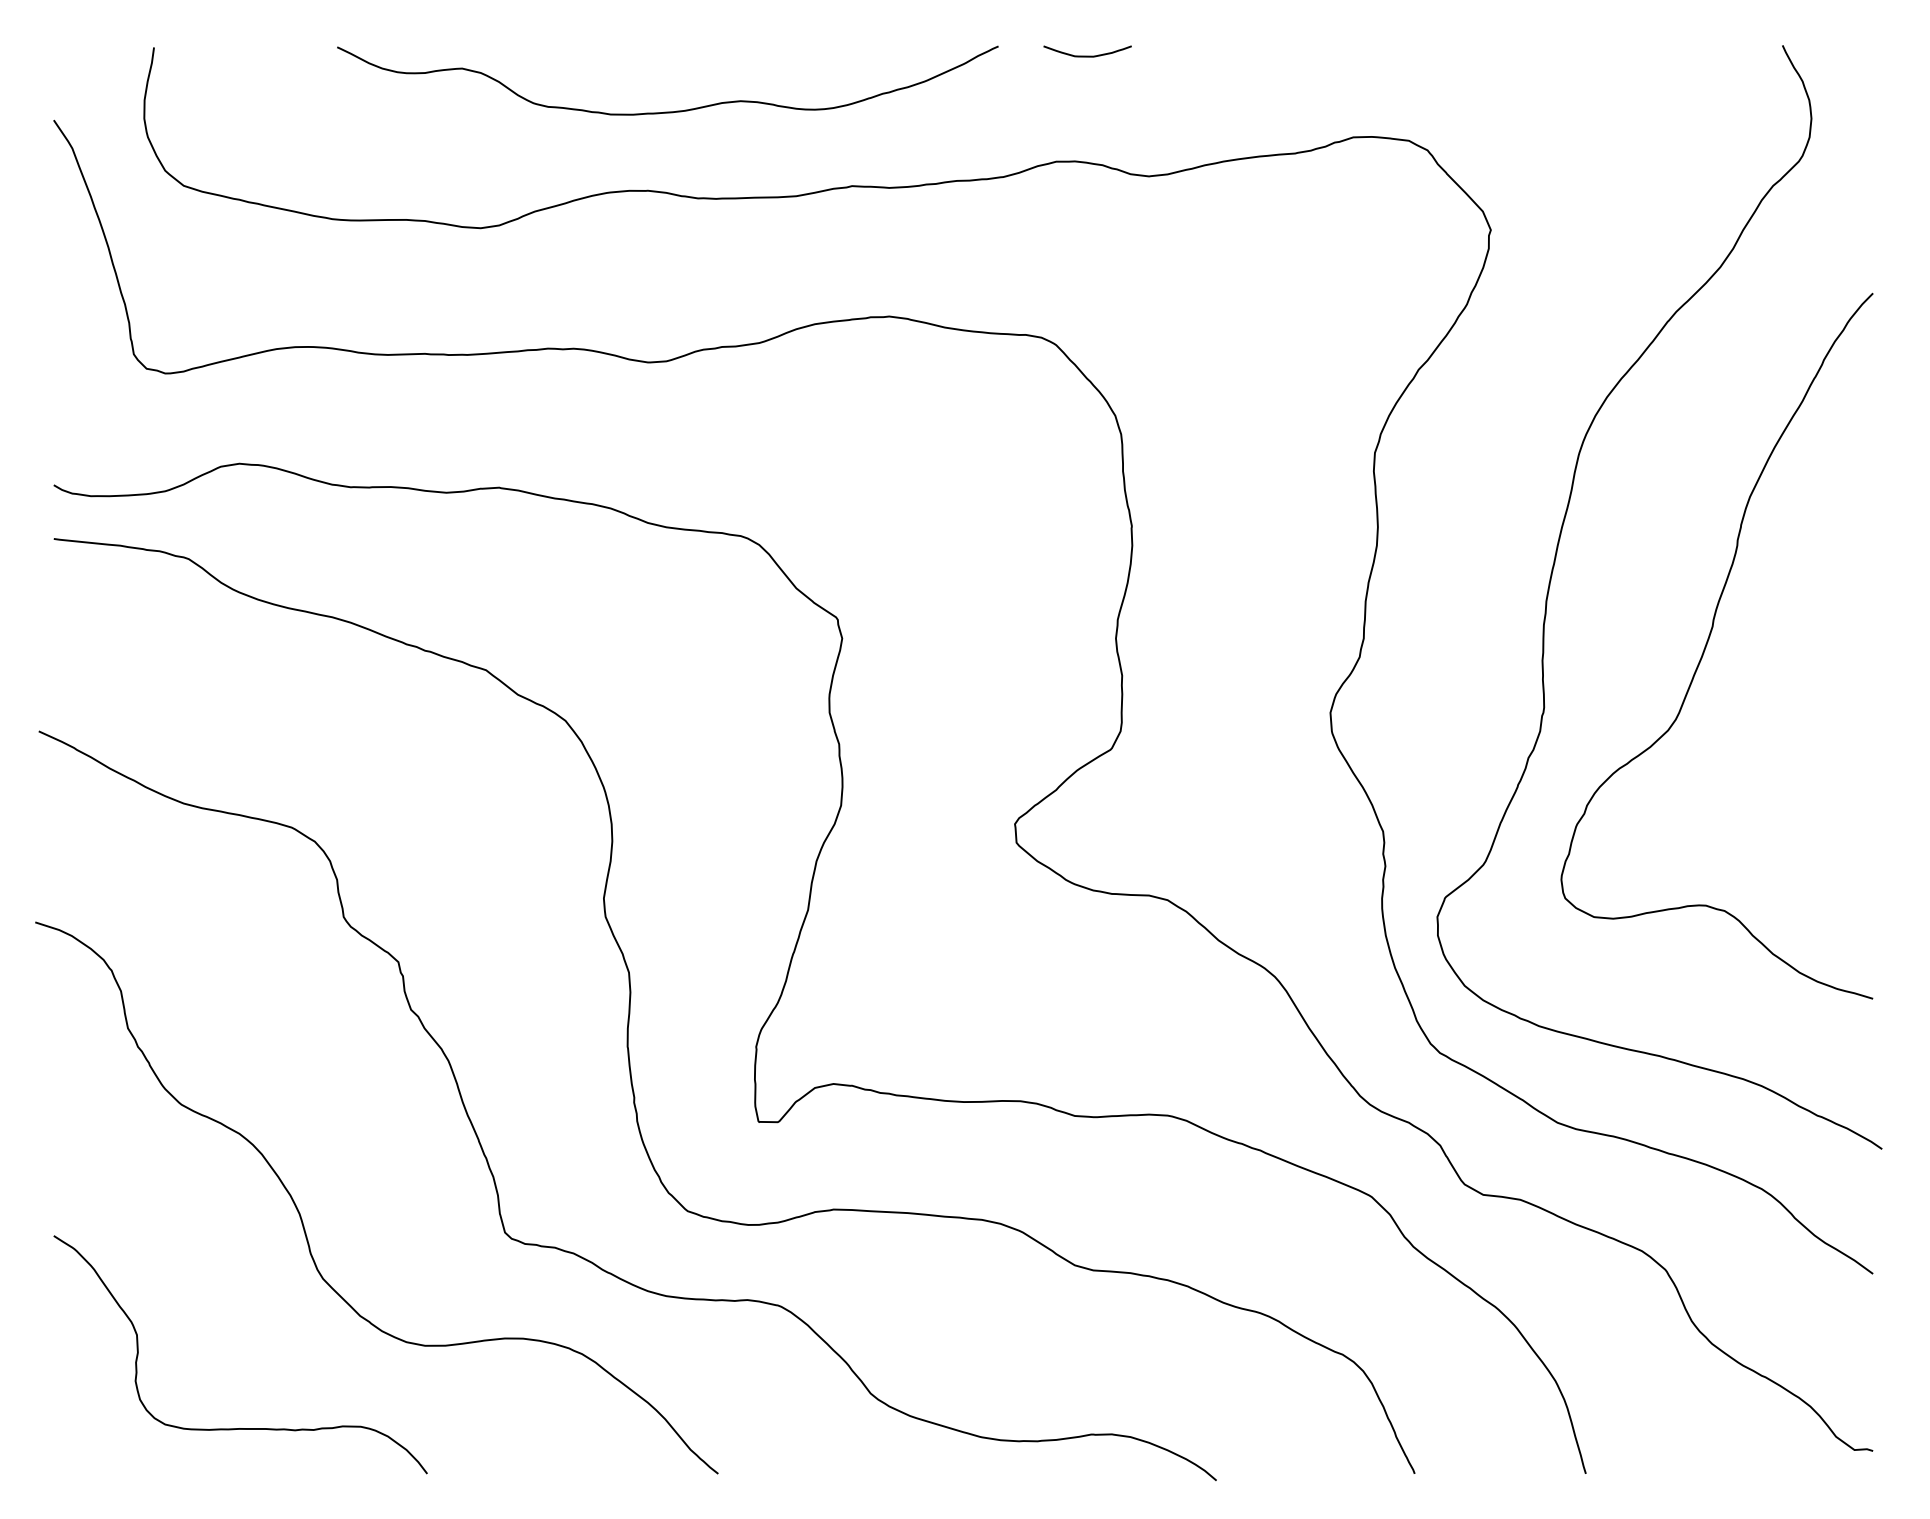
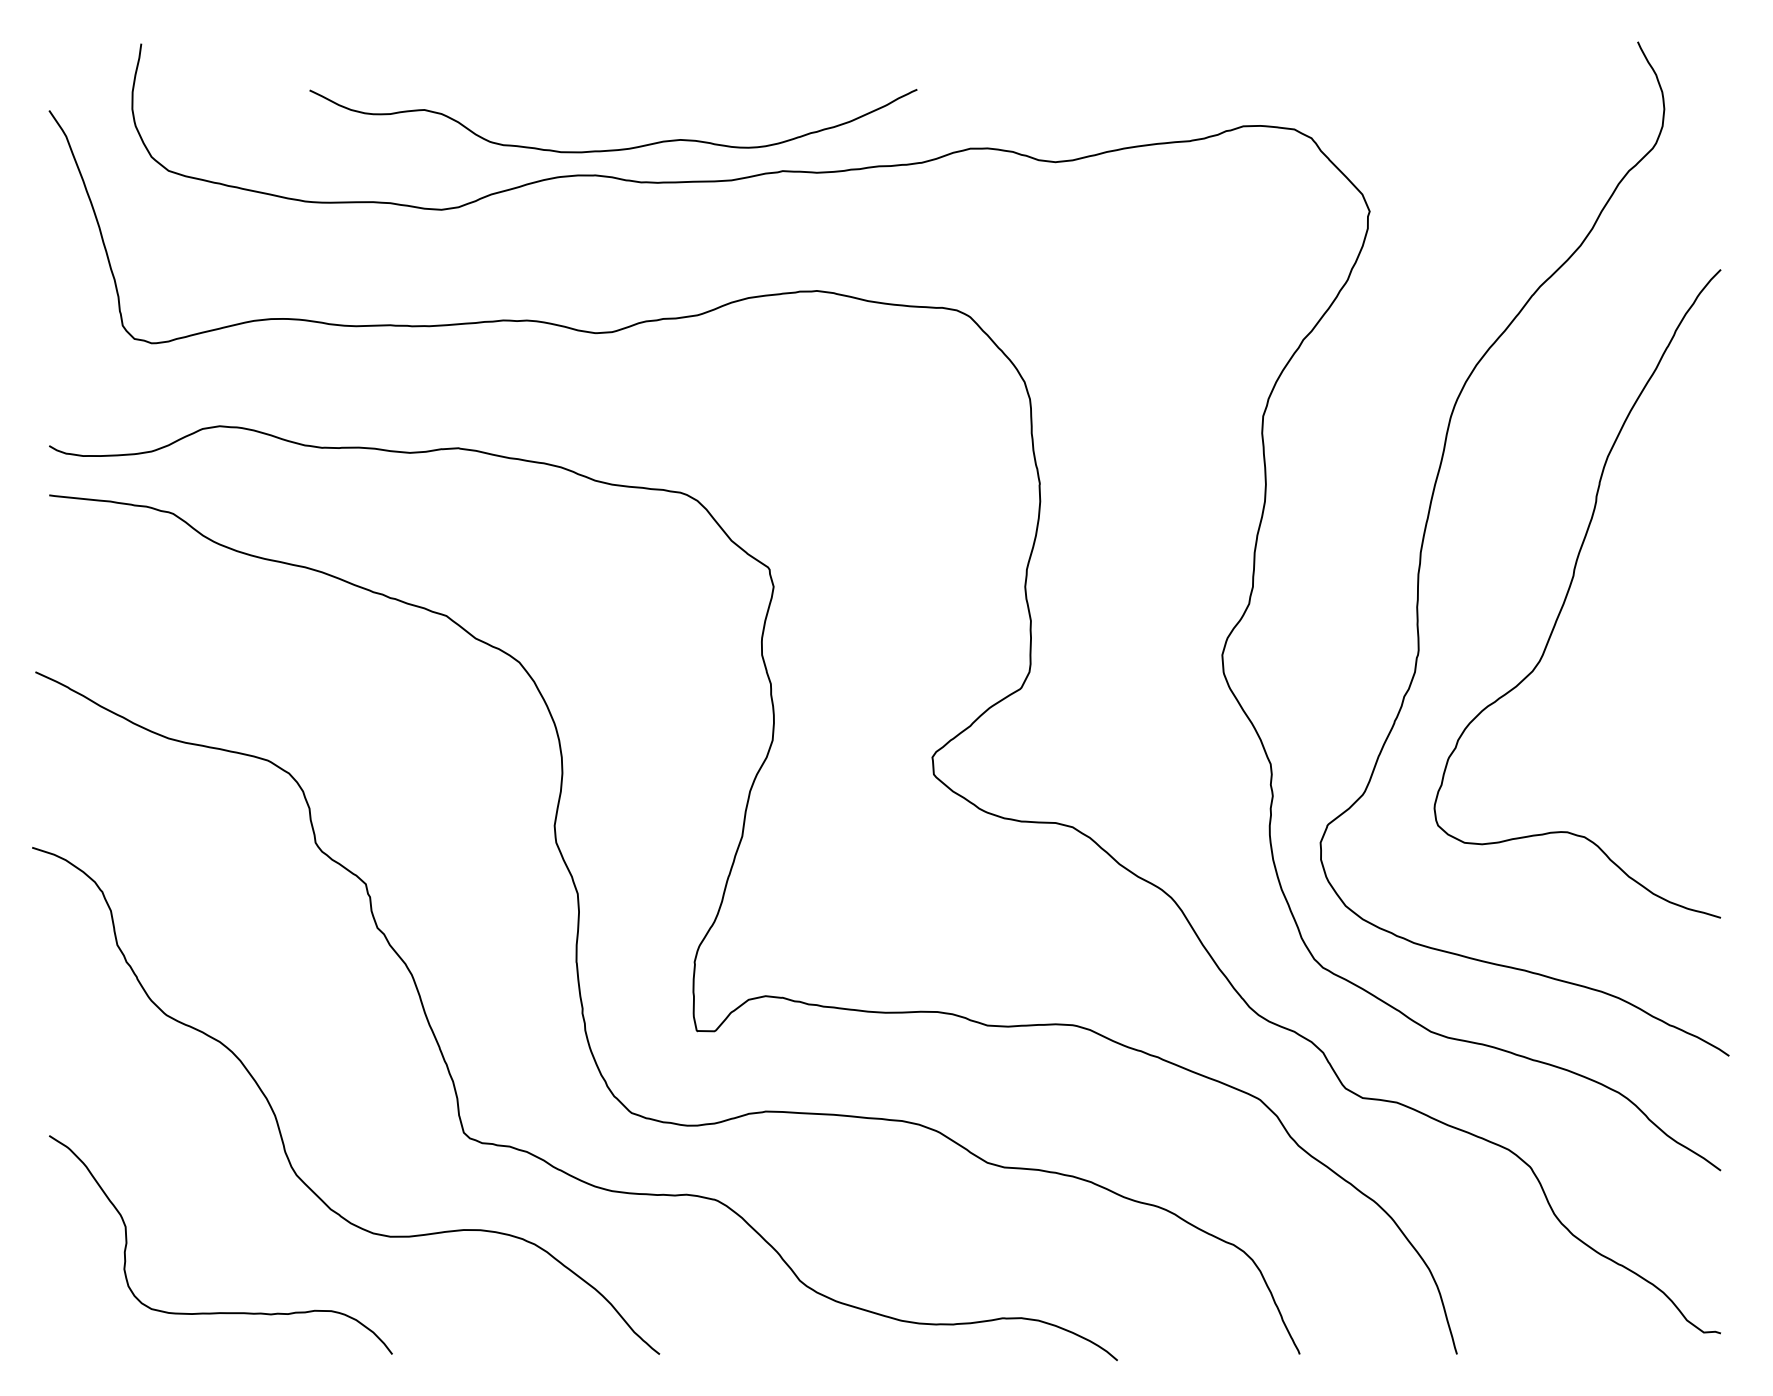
curve: (1087, 55) -> (999, 51), removed
curve: (667, 111) -> (613, 149), moved

